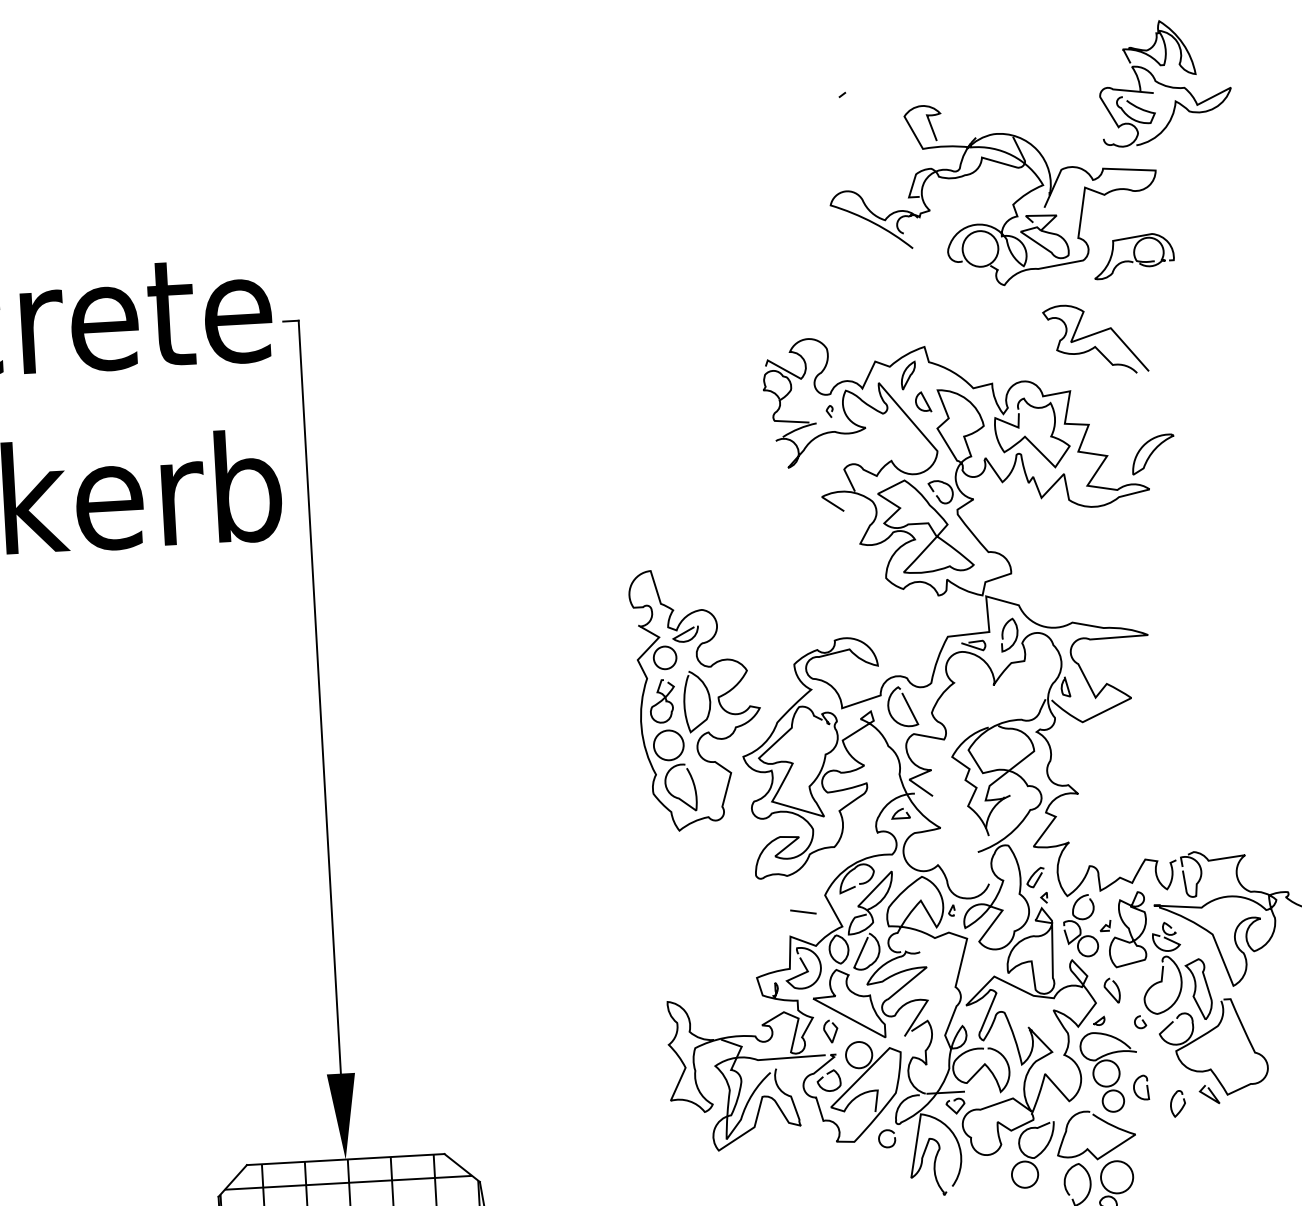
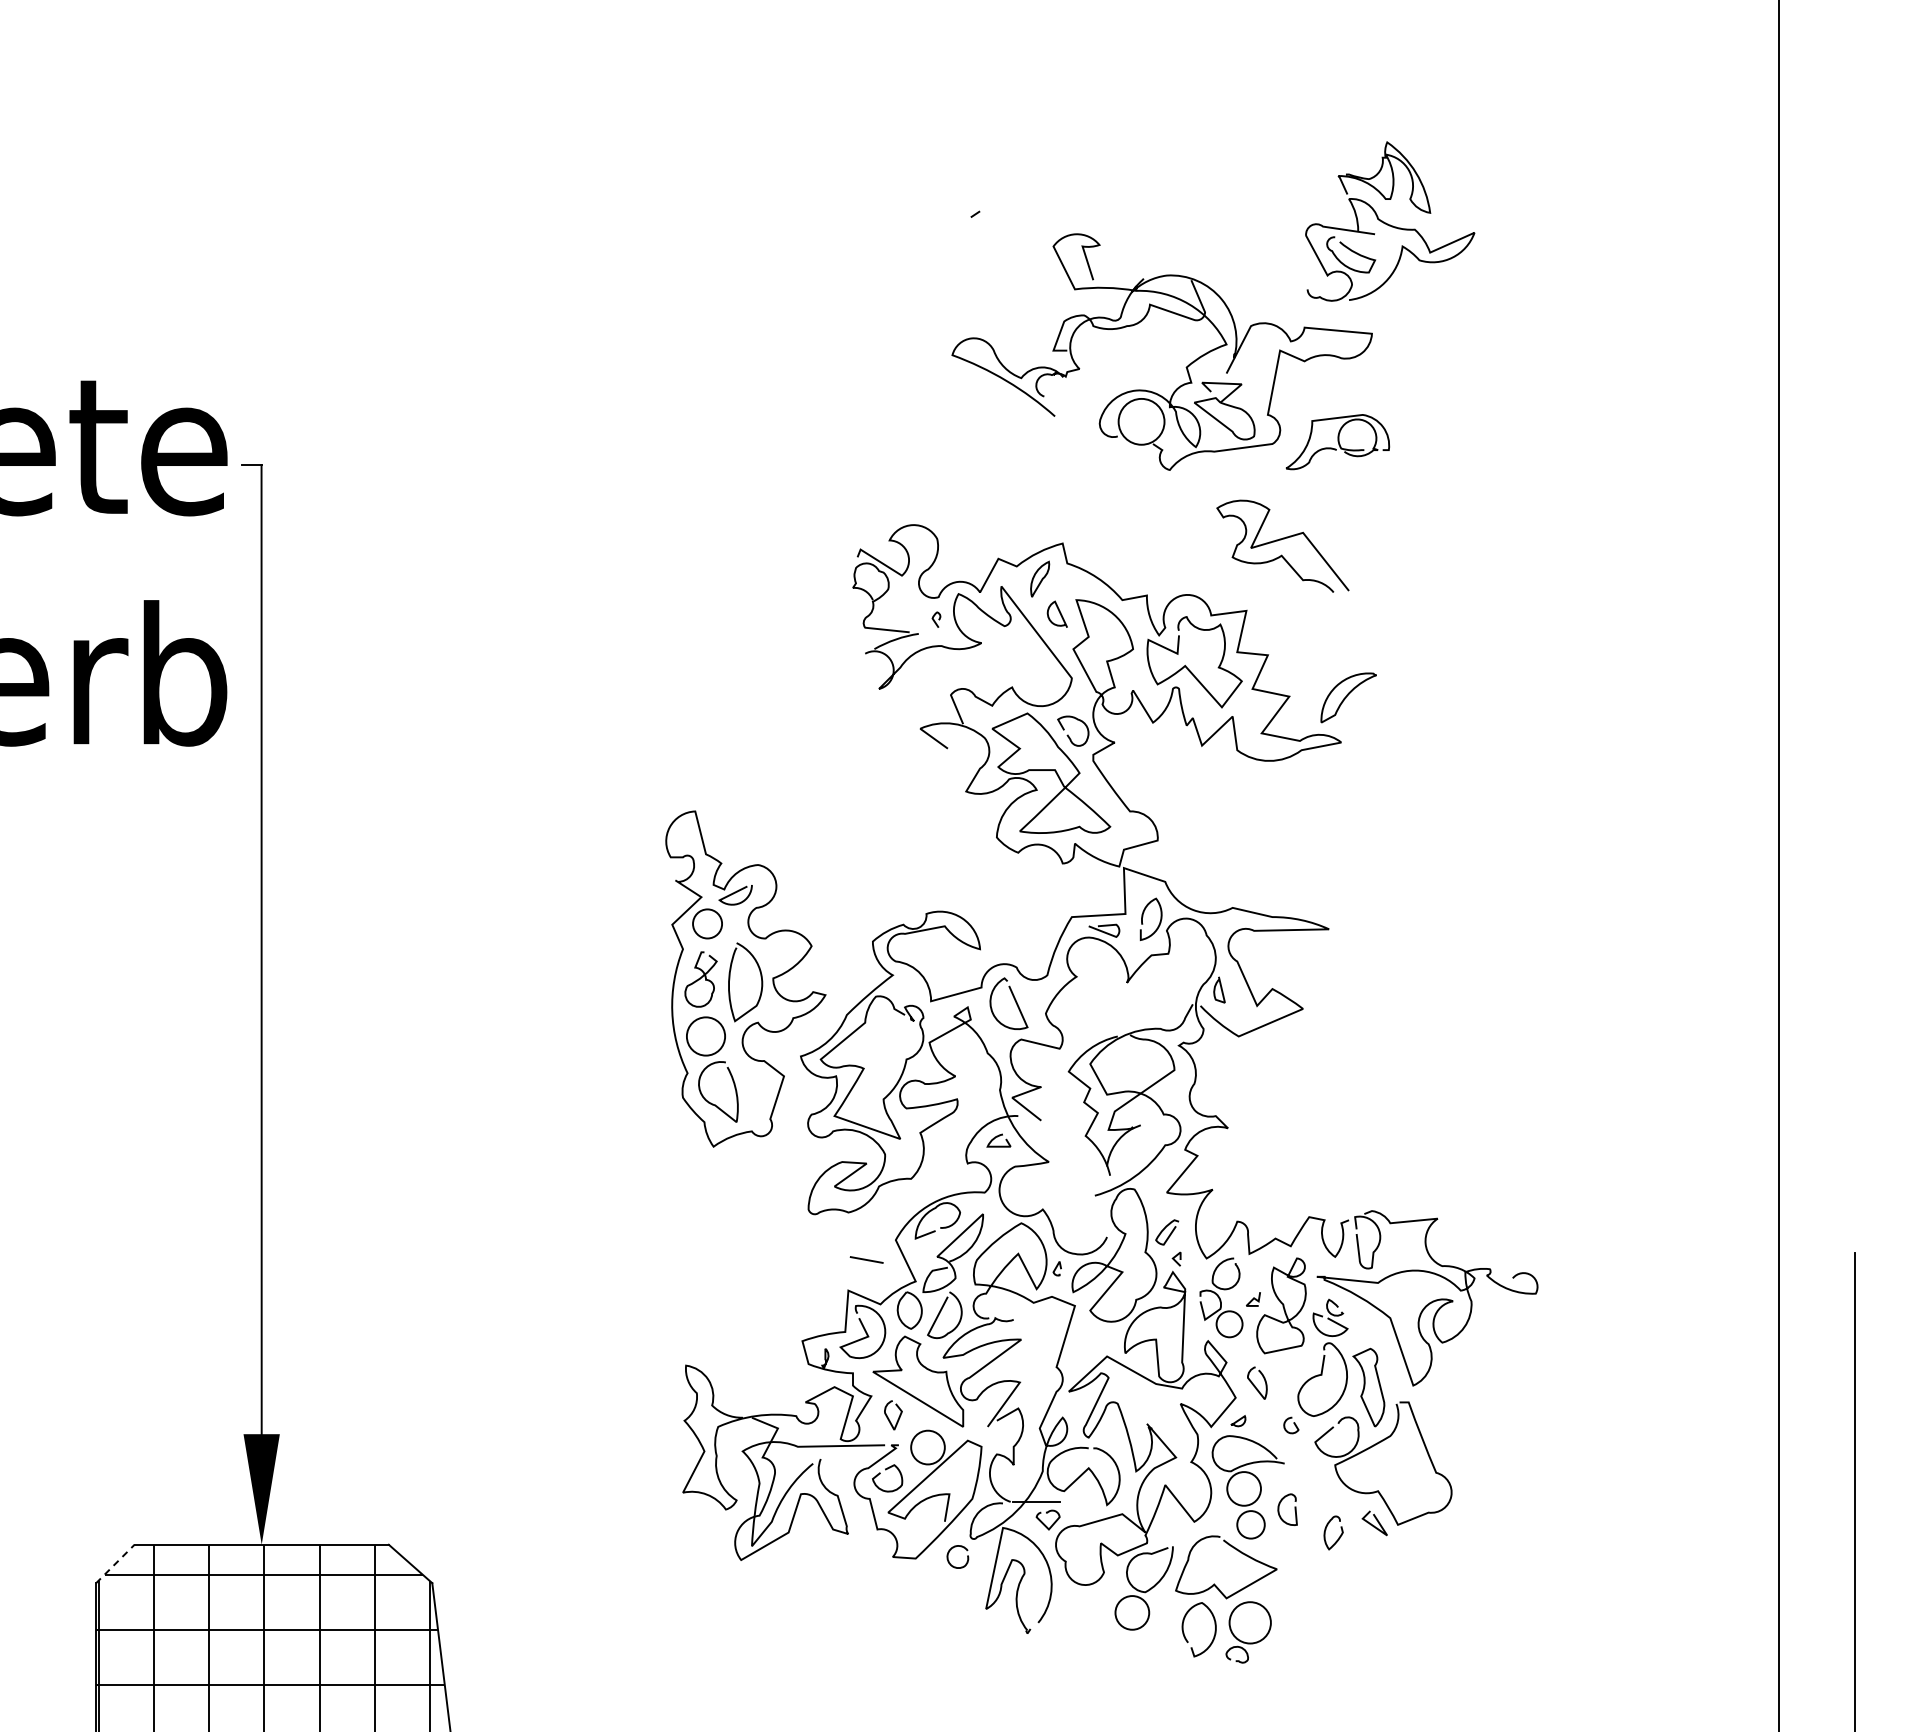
line: (232, 1180) -> (115, 1563), solid -> dashed

